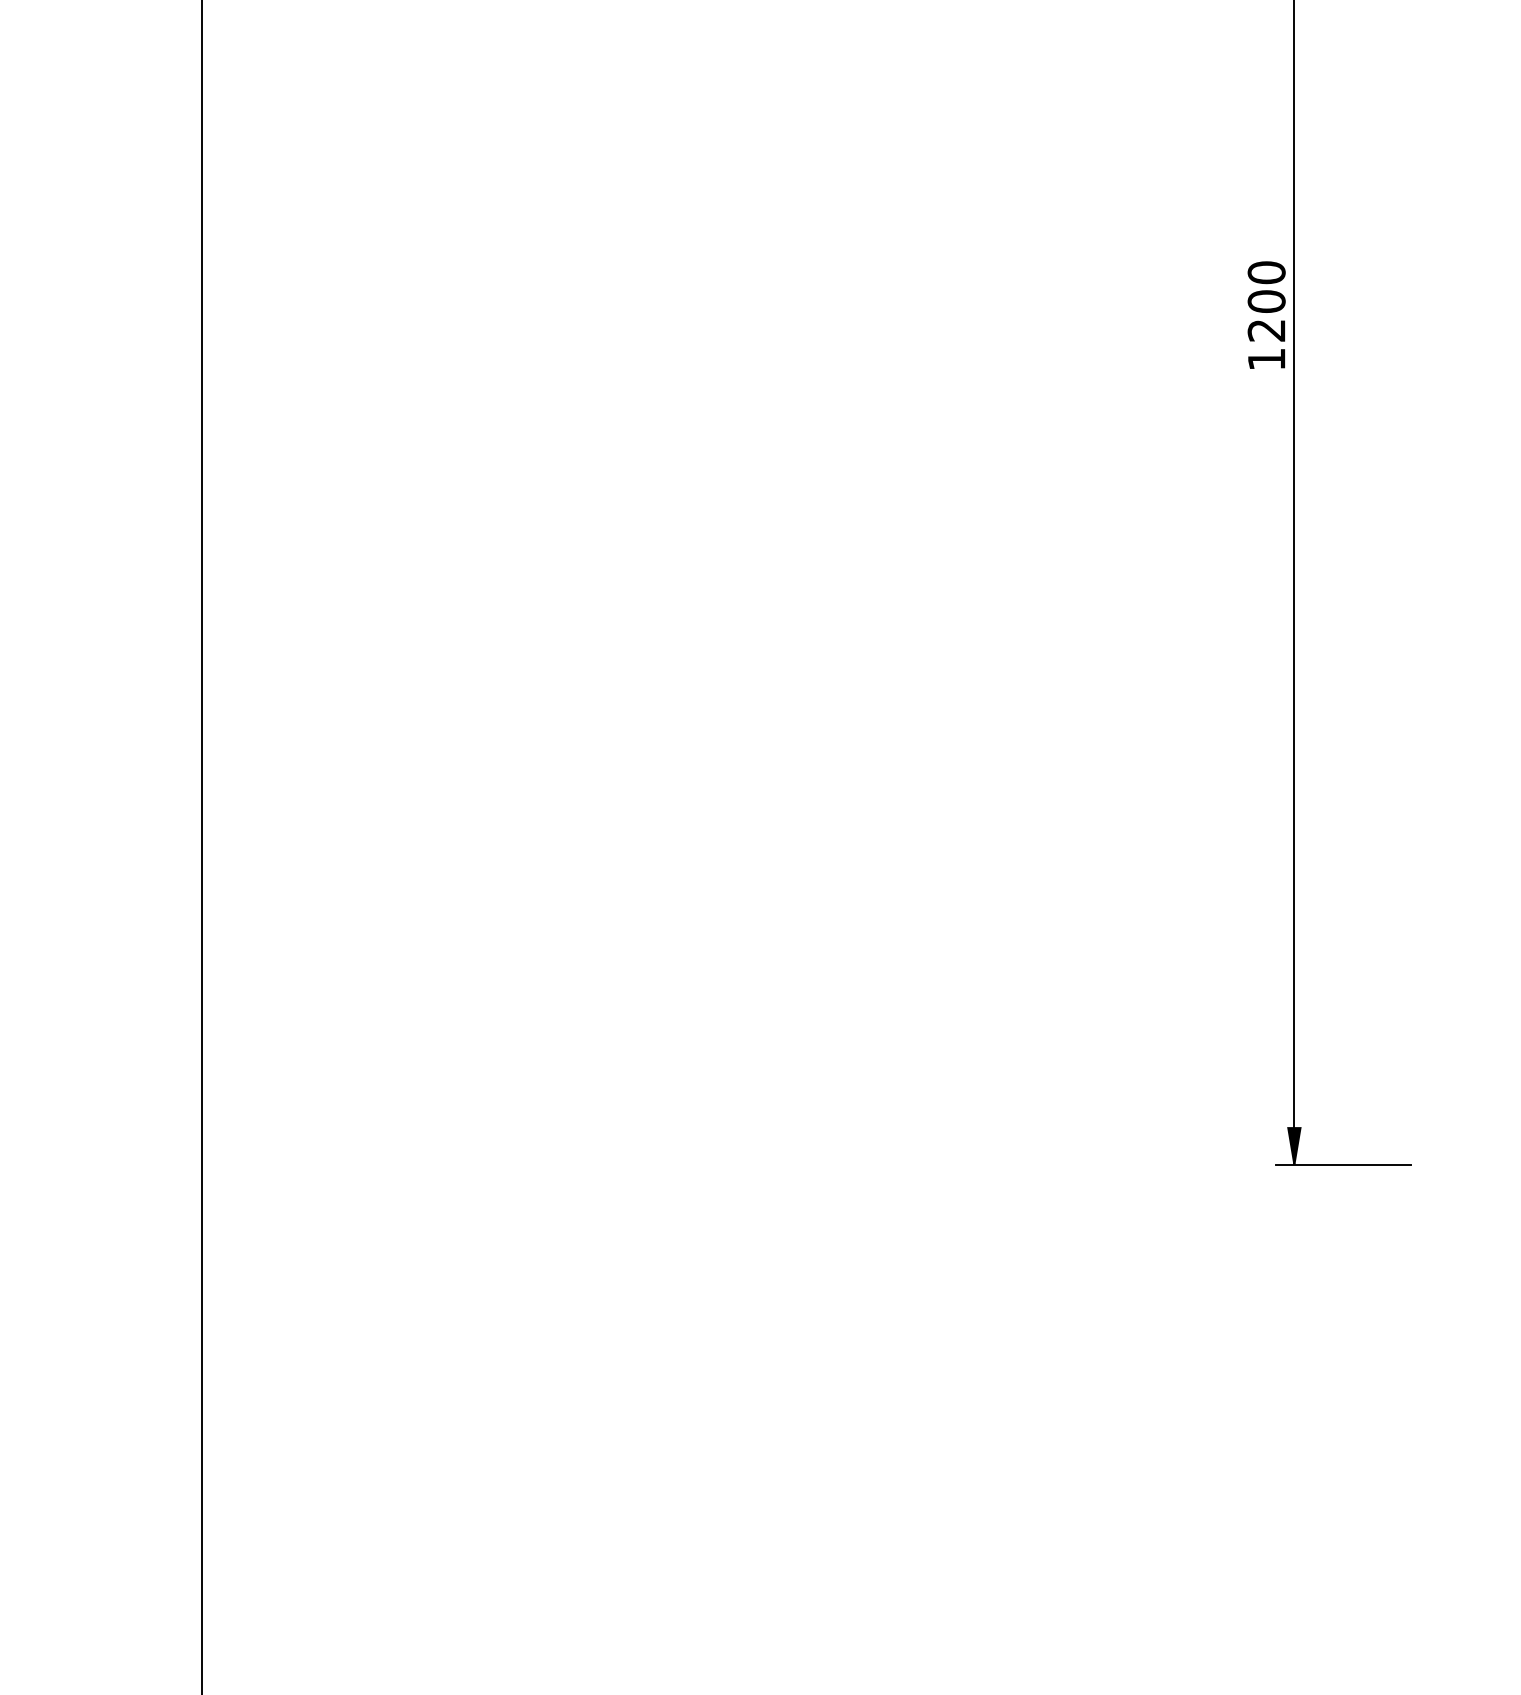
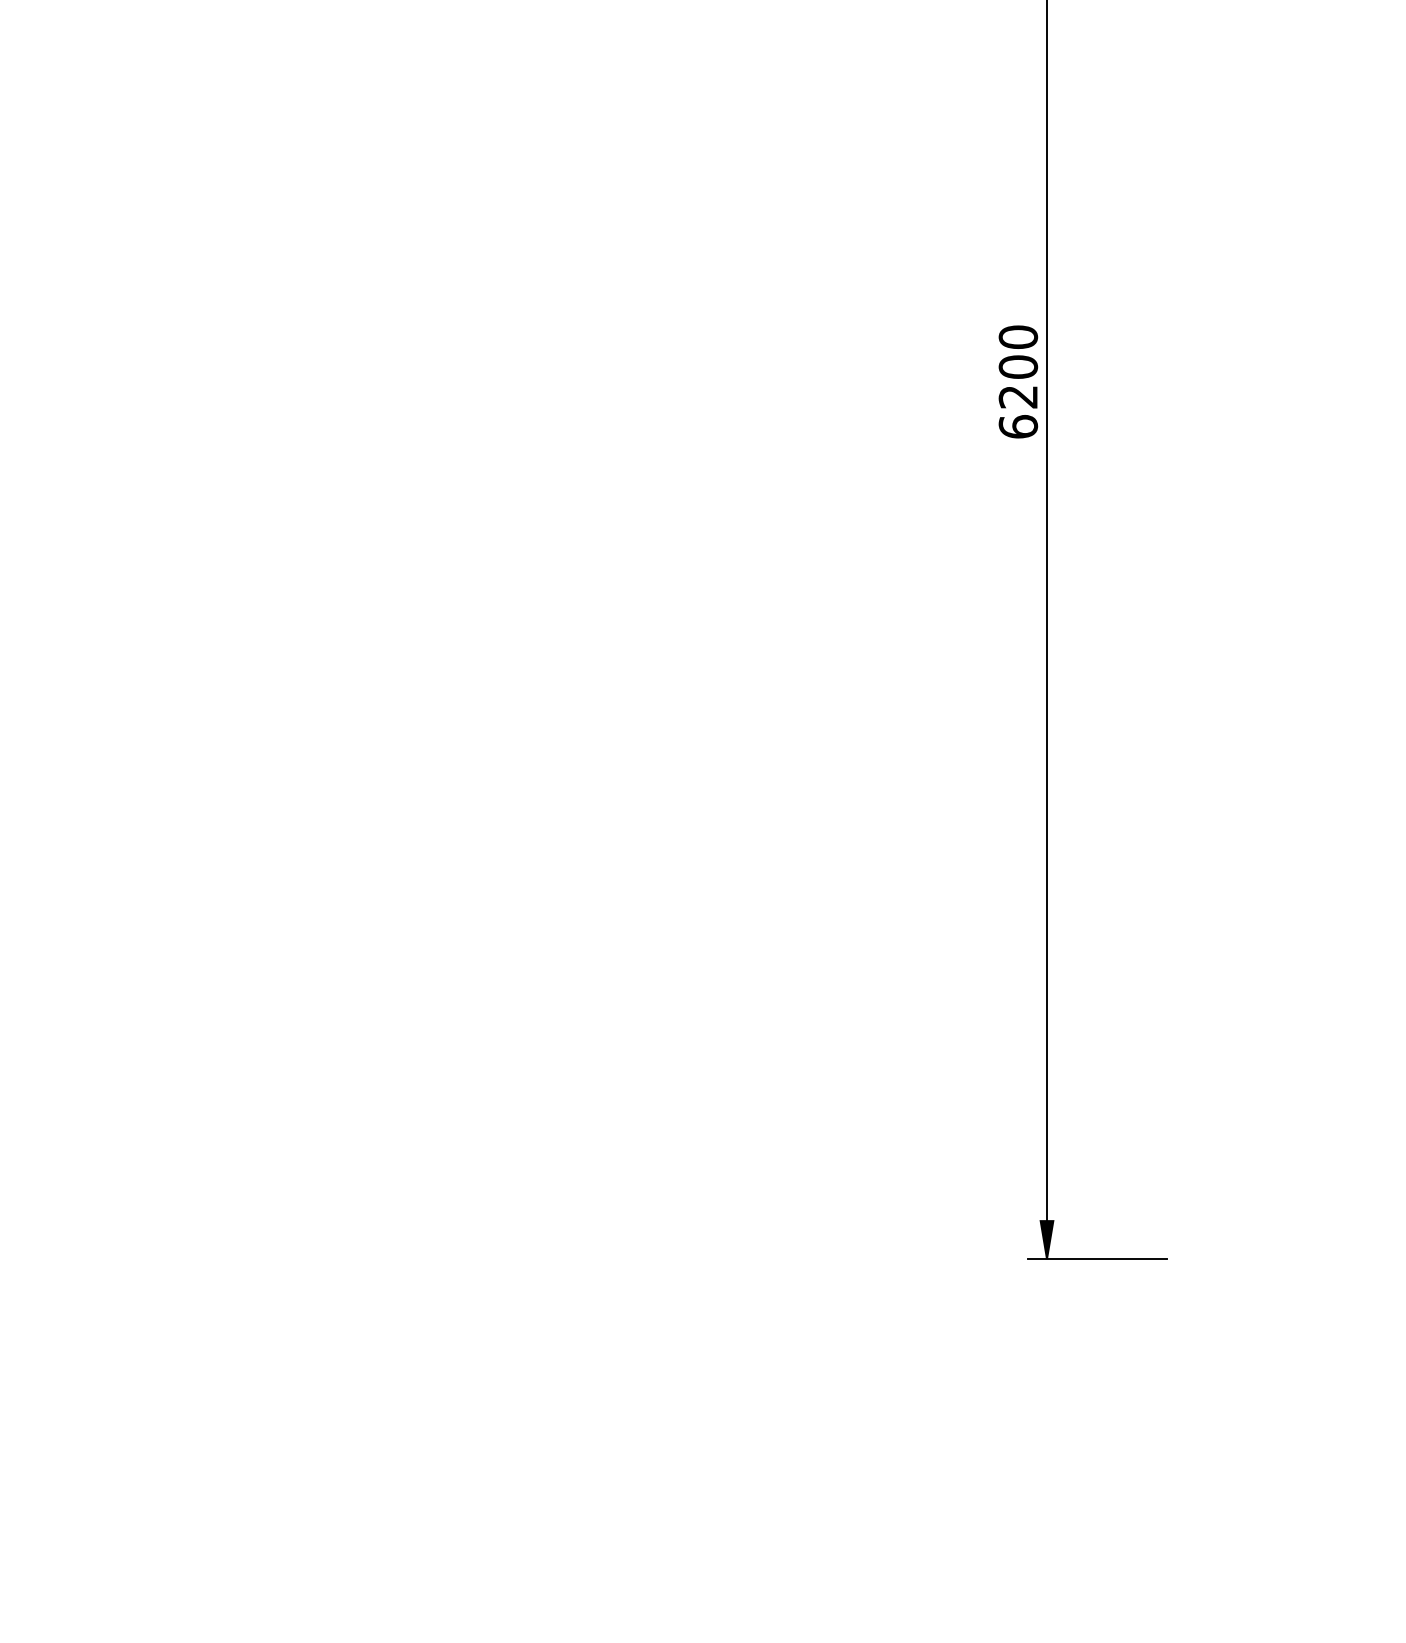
text: (1266, 358) -> (1018, 425), 1200 -> 6200

